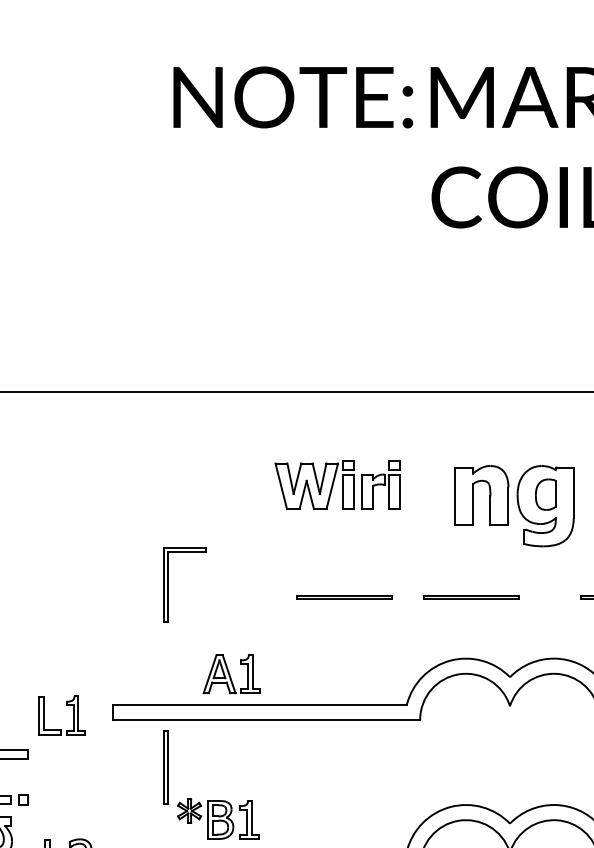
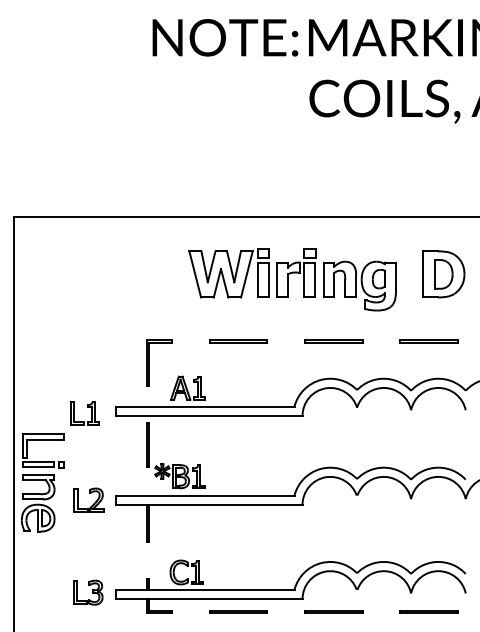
part: (337, 485) -> (252, 273), size x1.67
part: (168, 584) -> (149, 362), moved
line: (344, 595) -> (238, 340), moved

